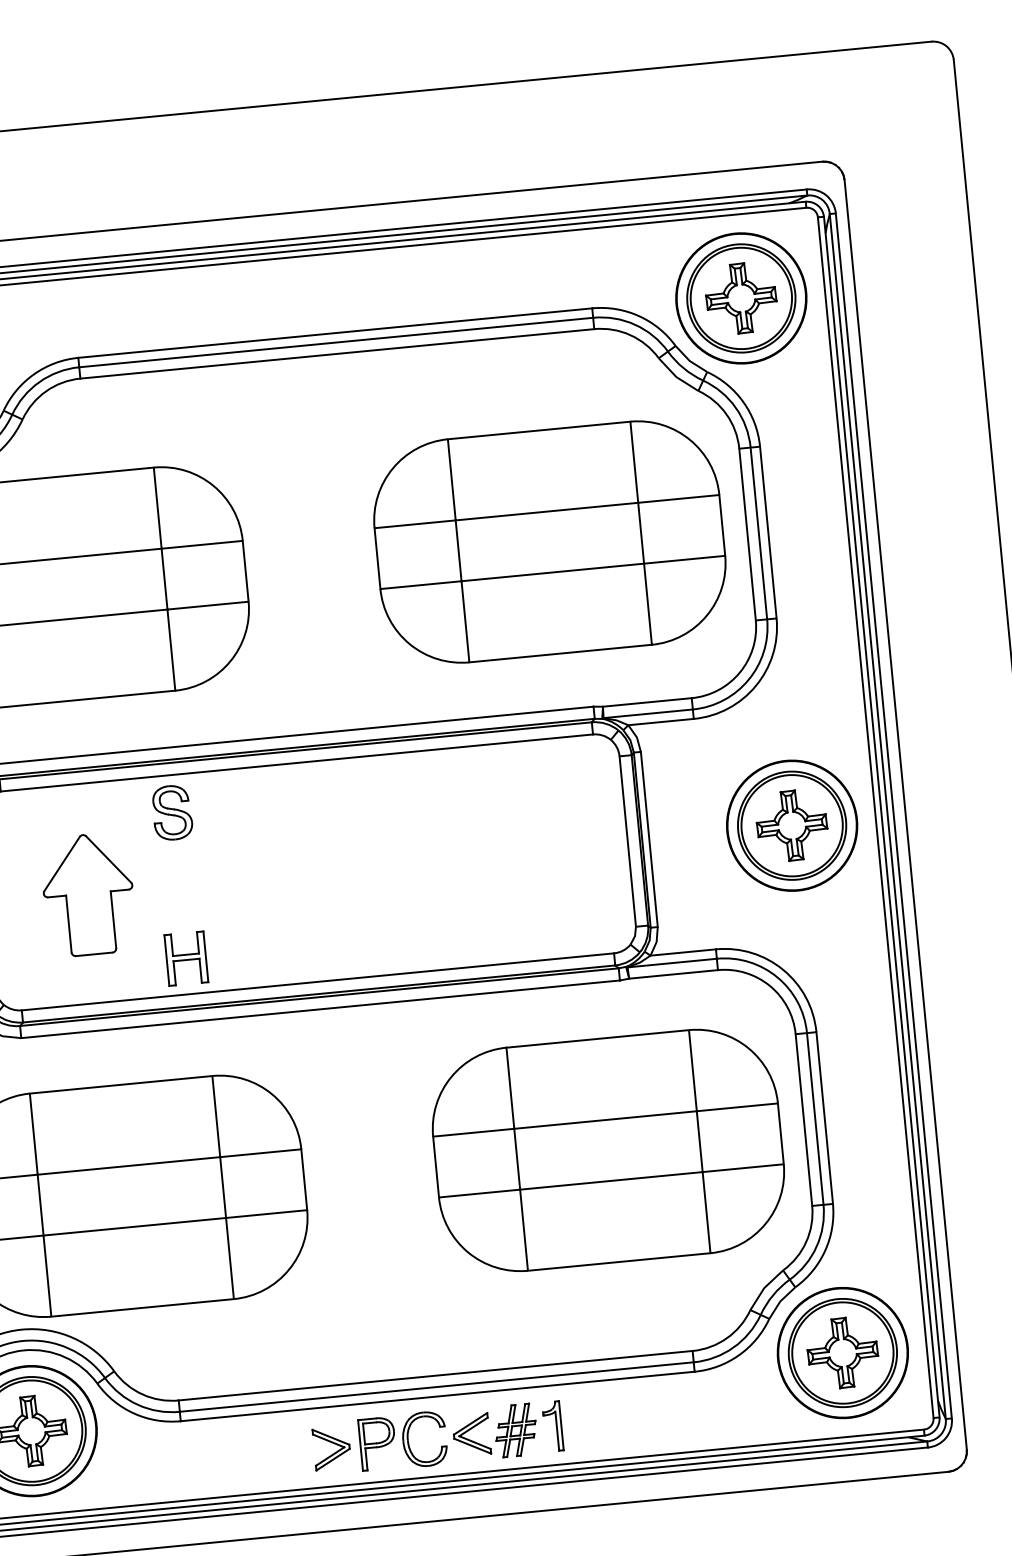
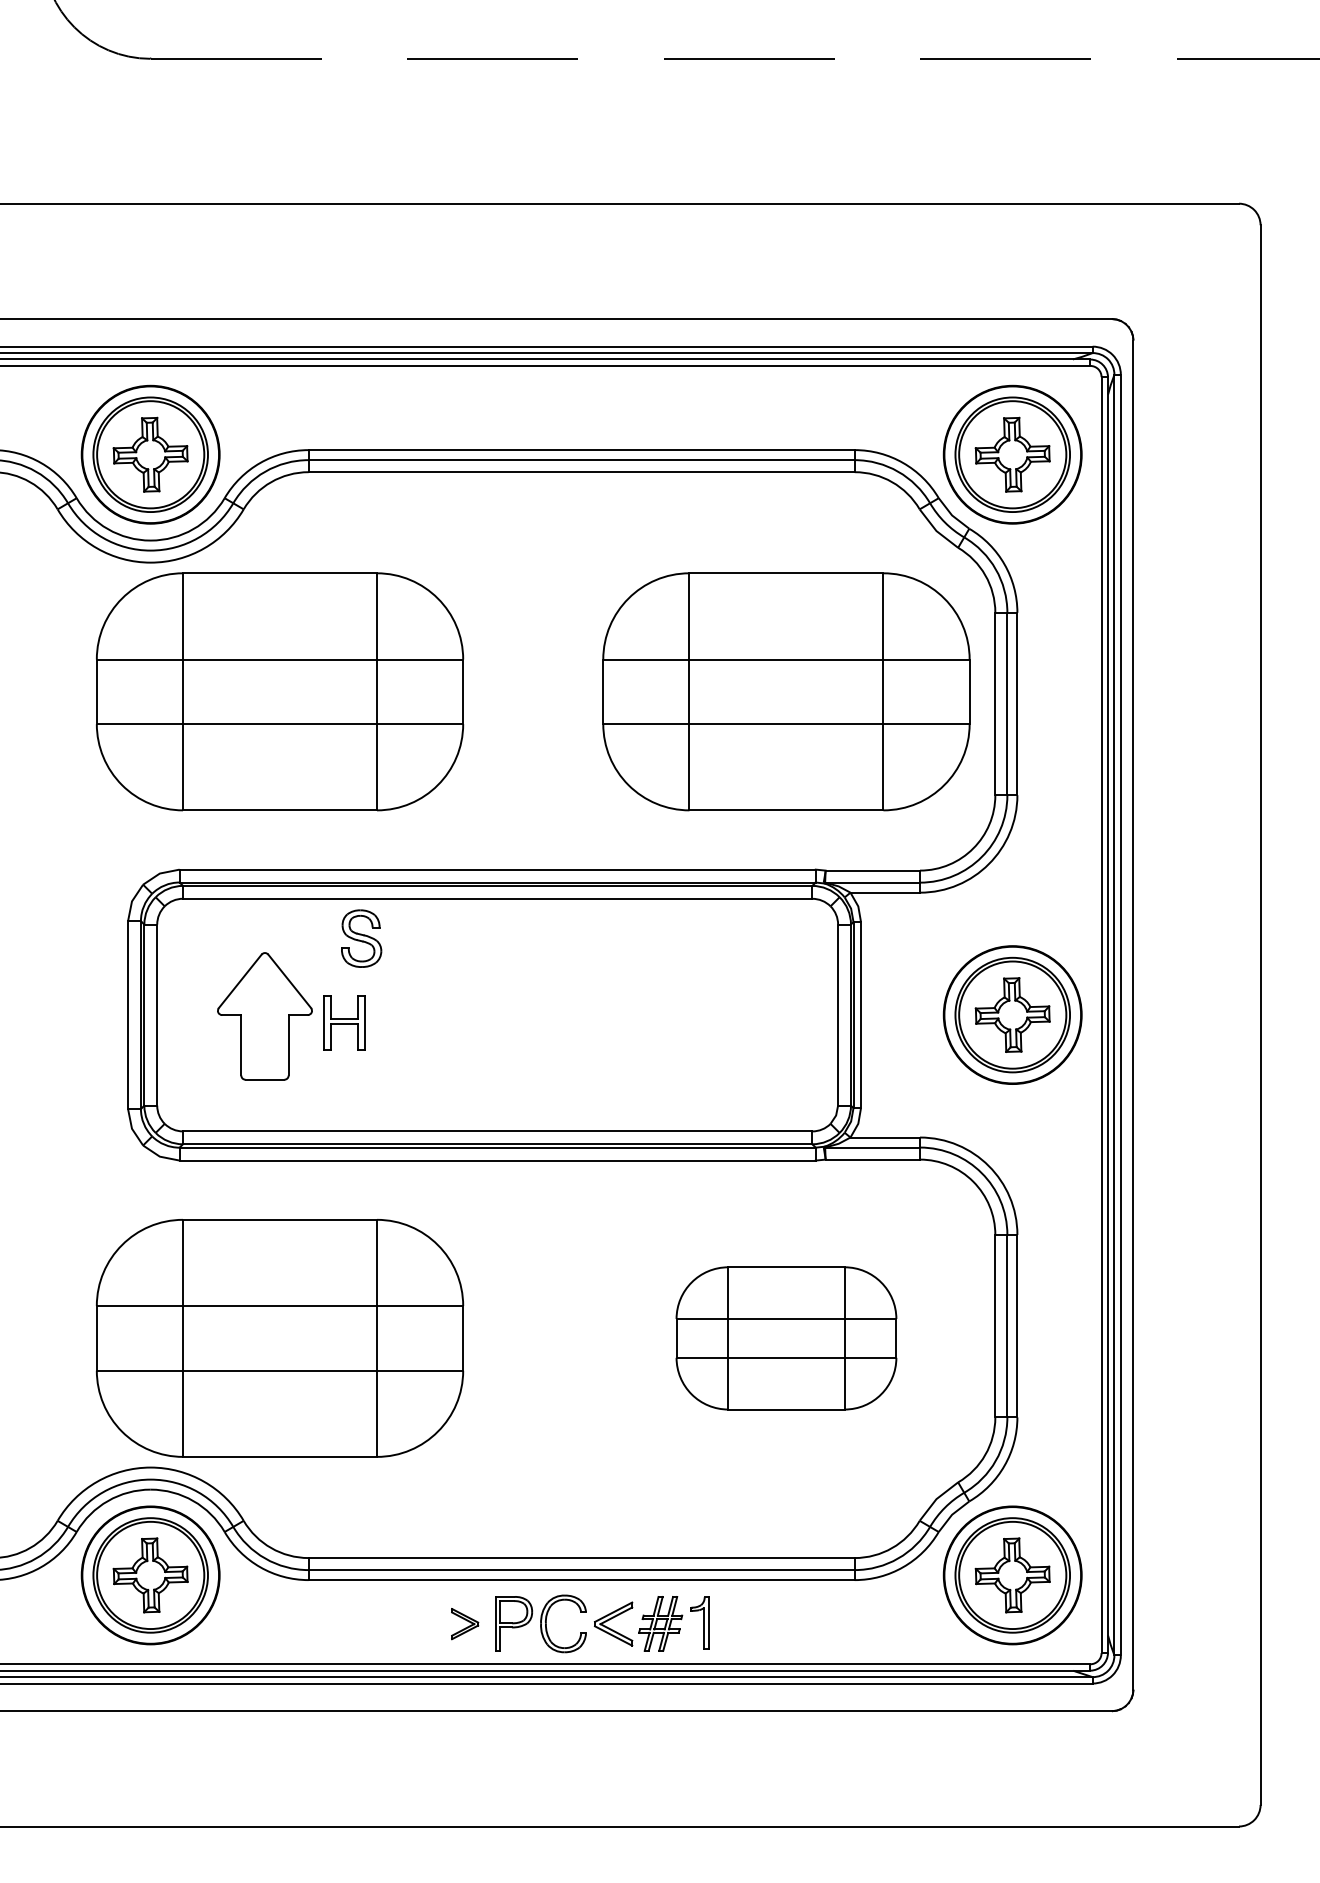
part: (186, 958) -> (344, 1022), moved
part: (608, 1150) -> (786, 1338), size x0.6
part: (331, 1447) -> (464, 1623), size x0.7

